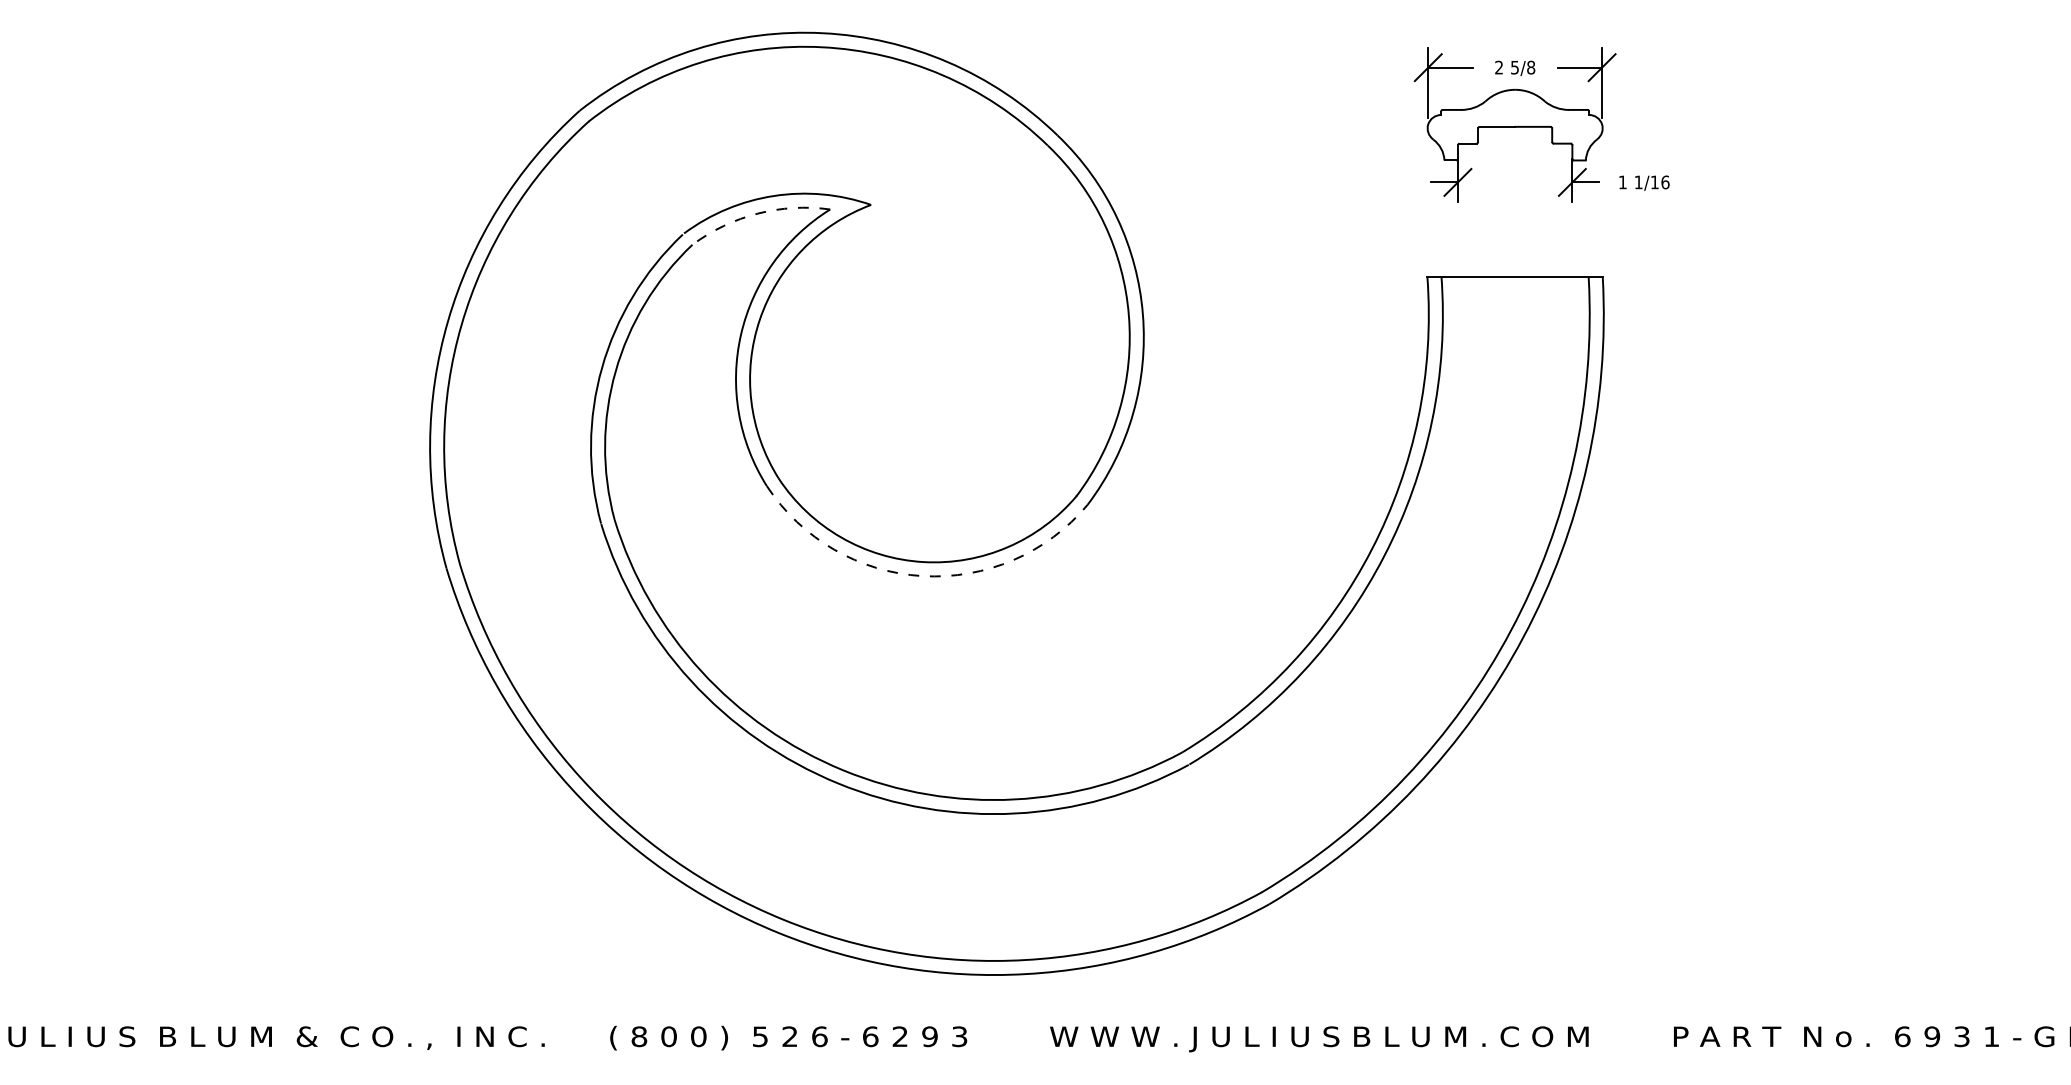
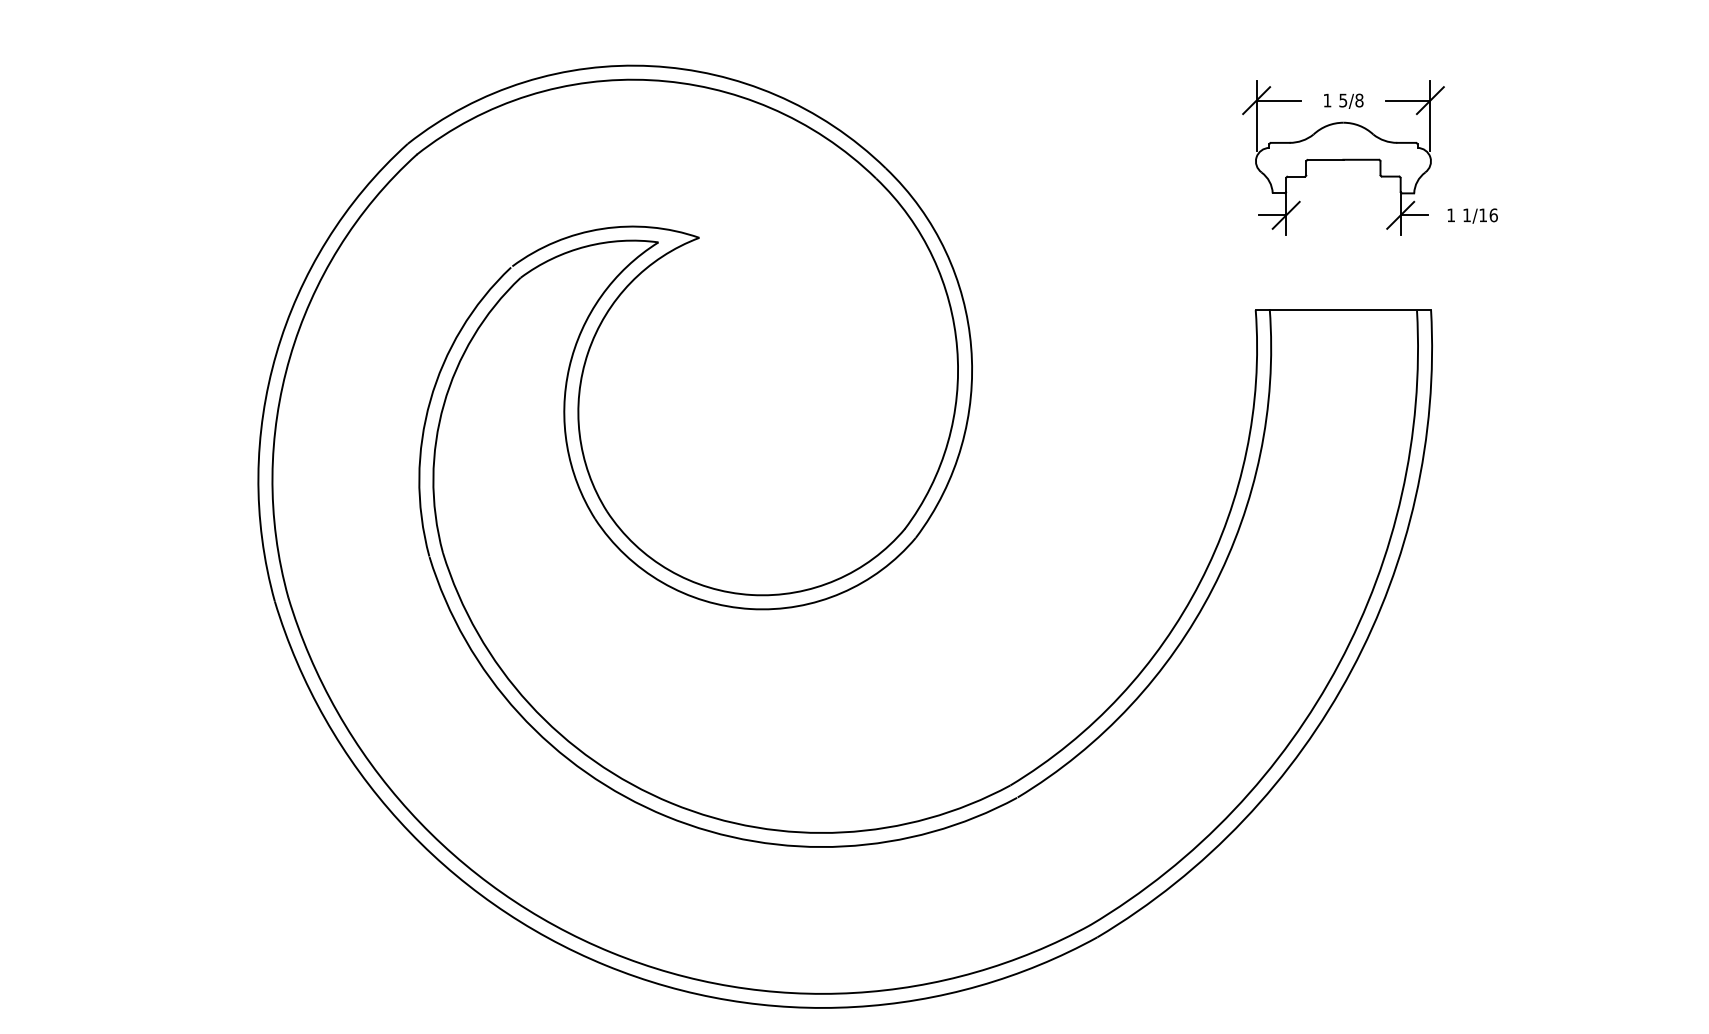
text: (1498, 67) -> (1326, 100), 2 -> 1
arc: (757, 213) -> (585, 246), dashed -> solid
arc: (922, 576) -> (750, 609), dashed -> solid

